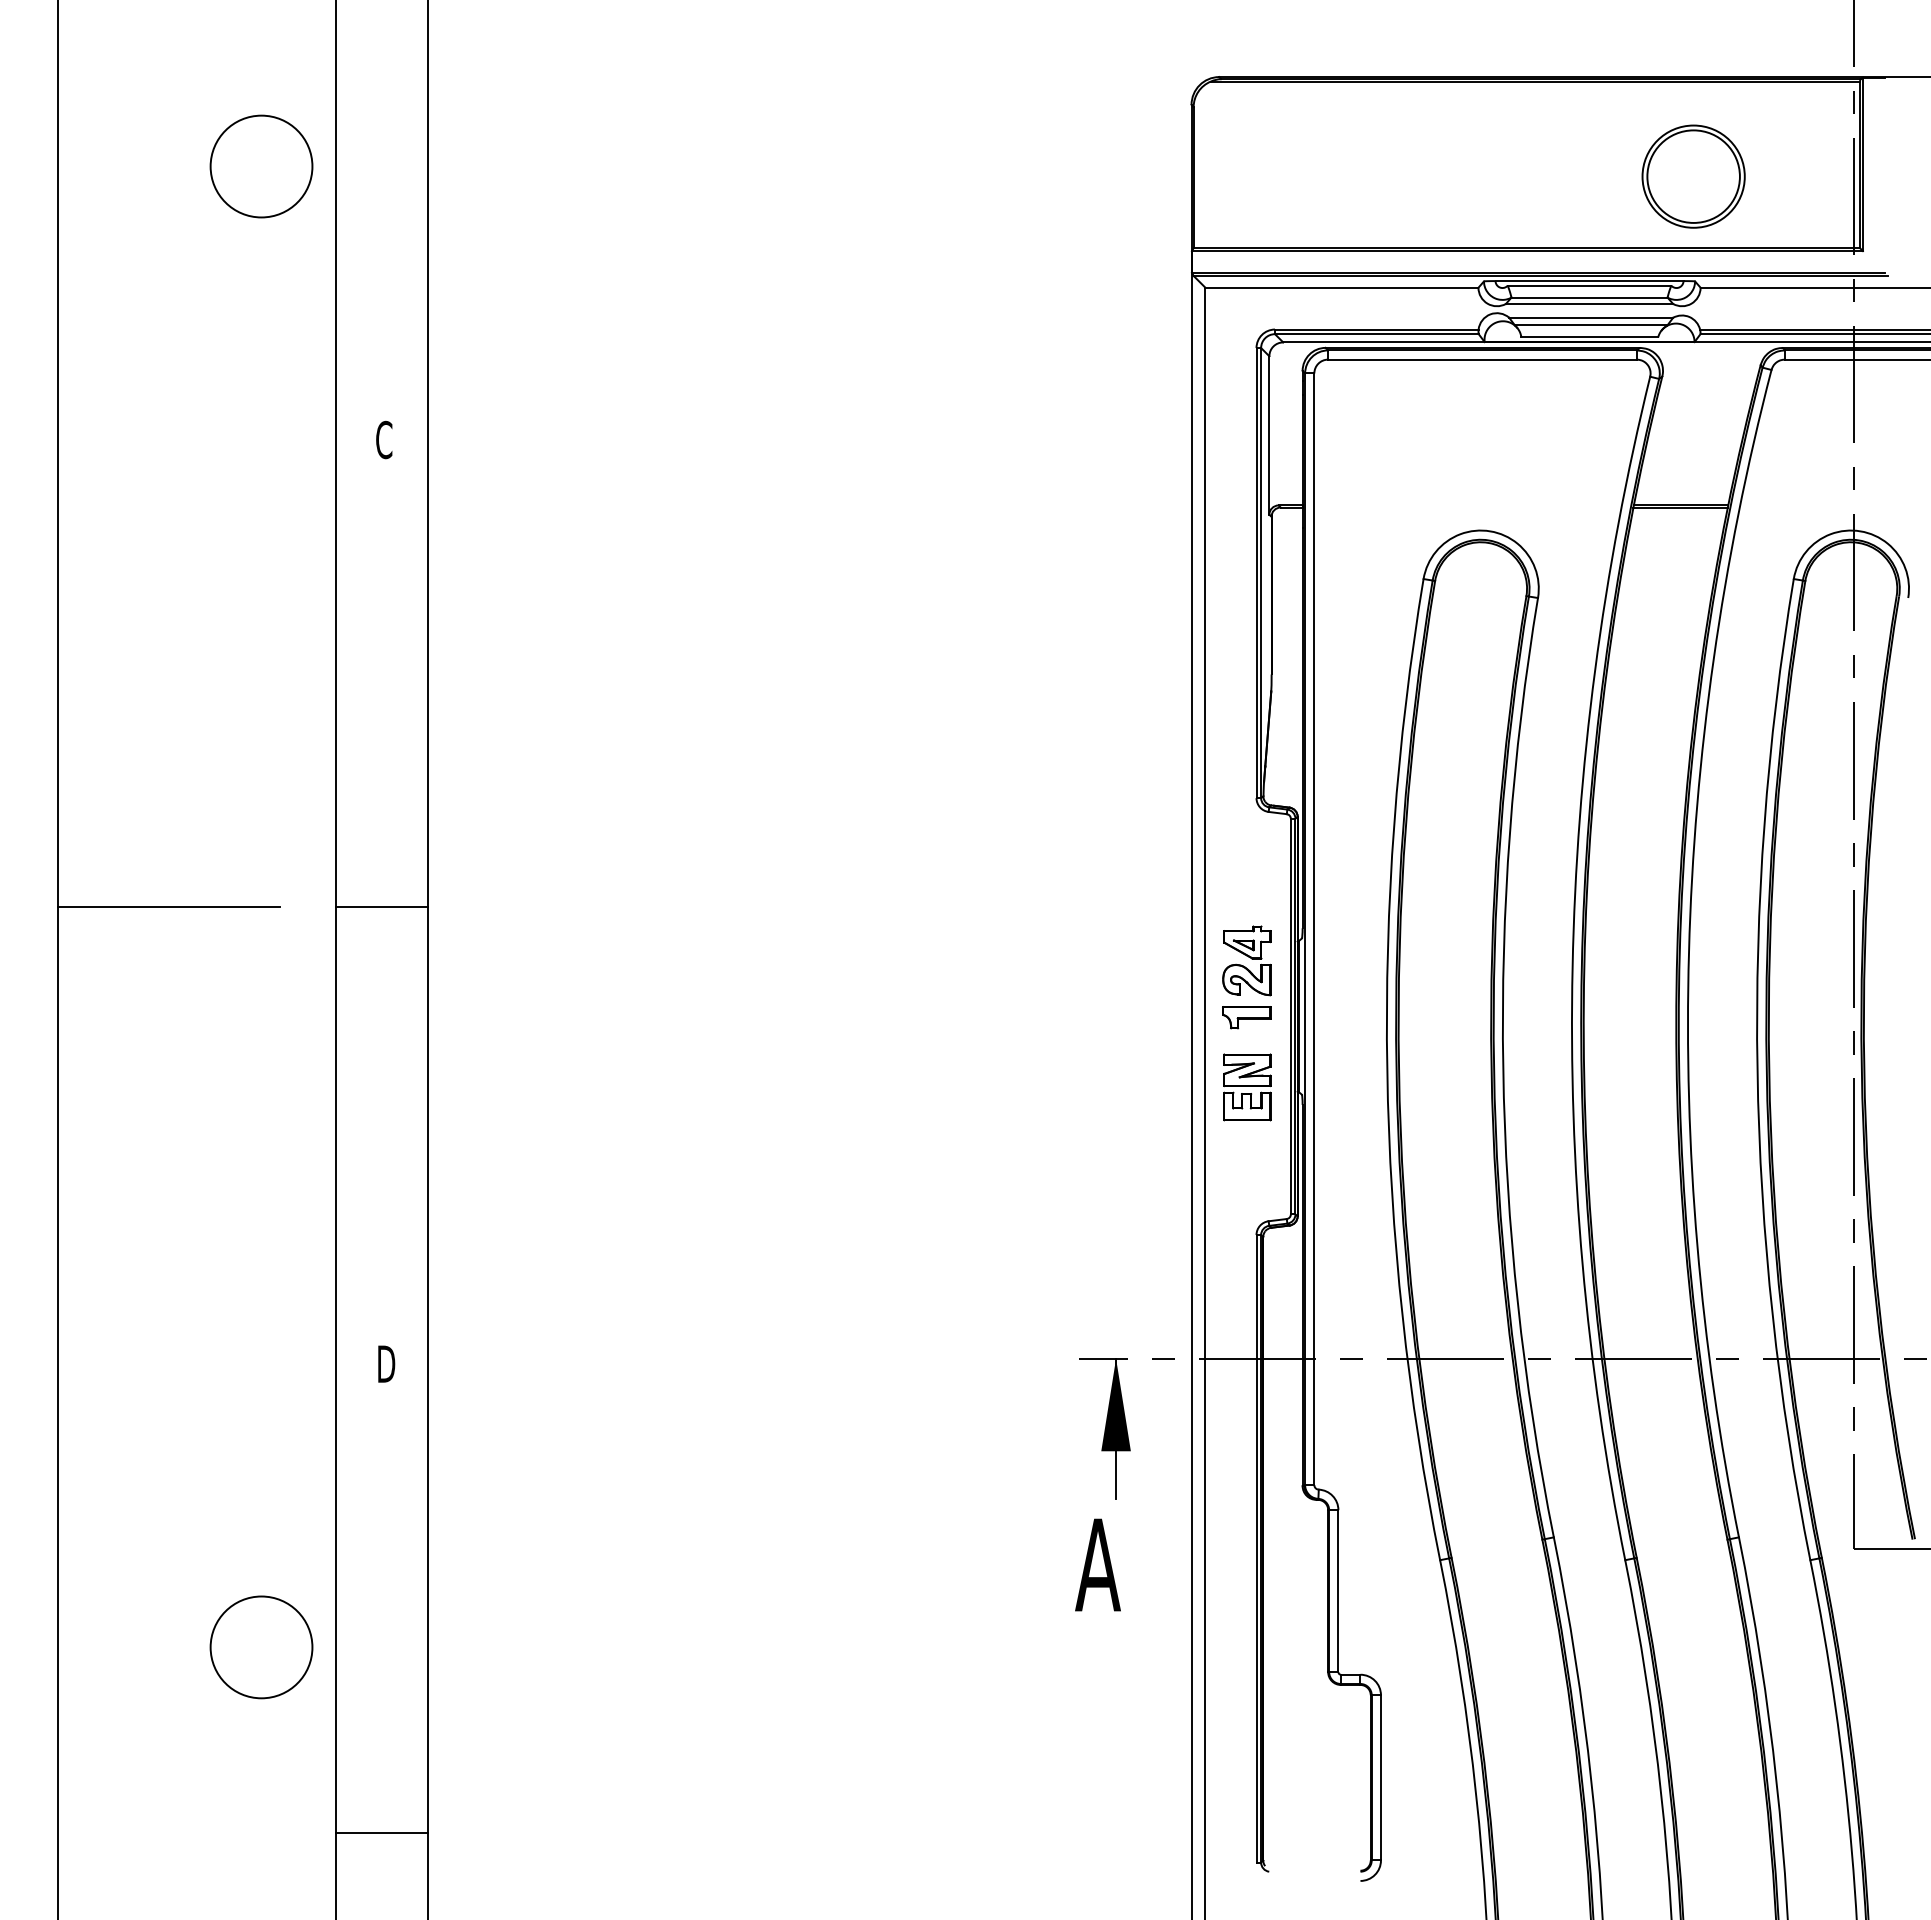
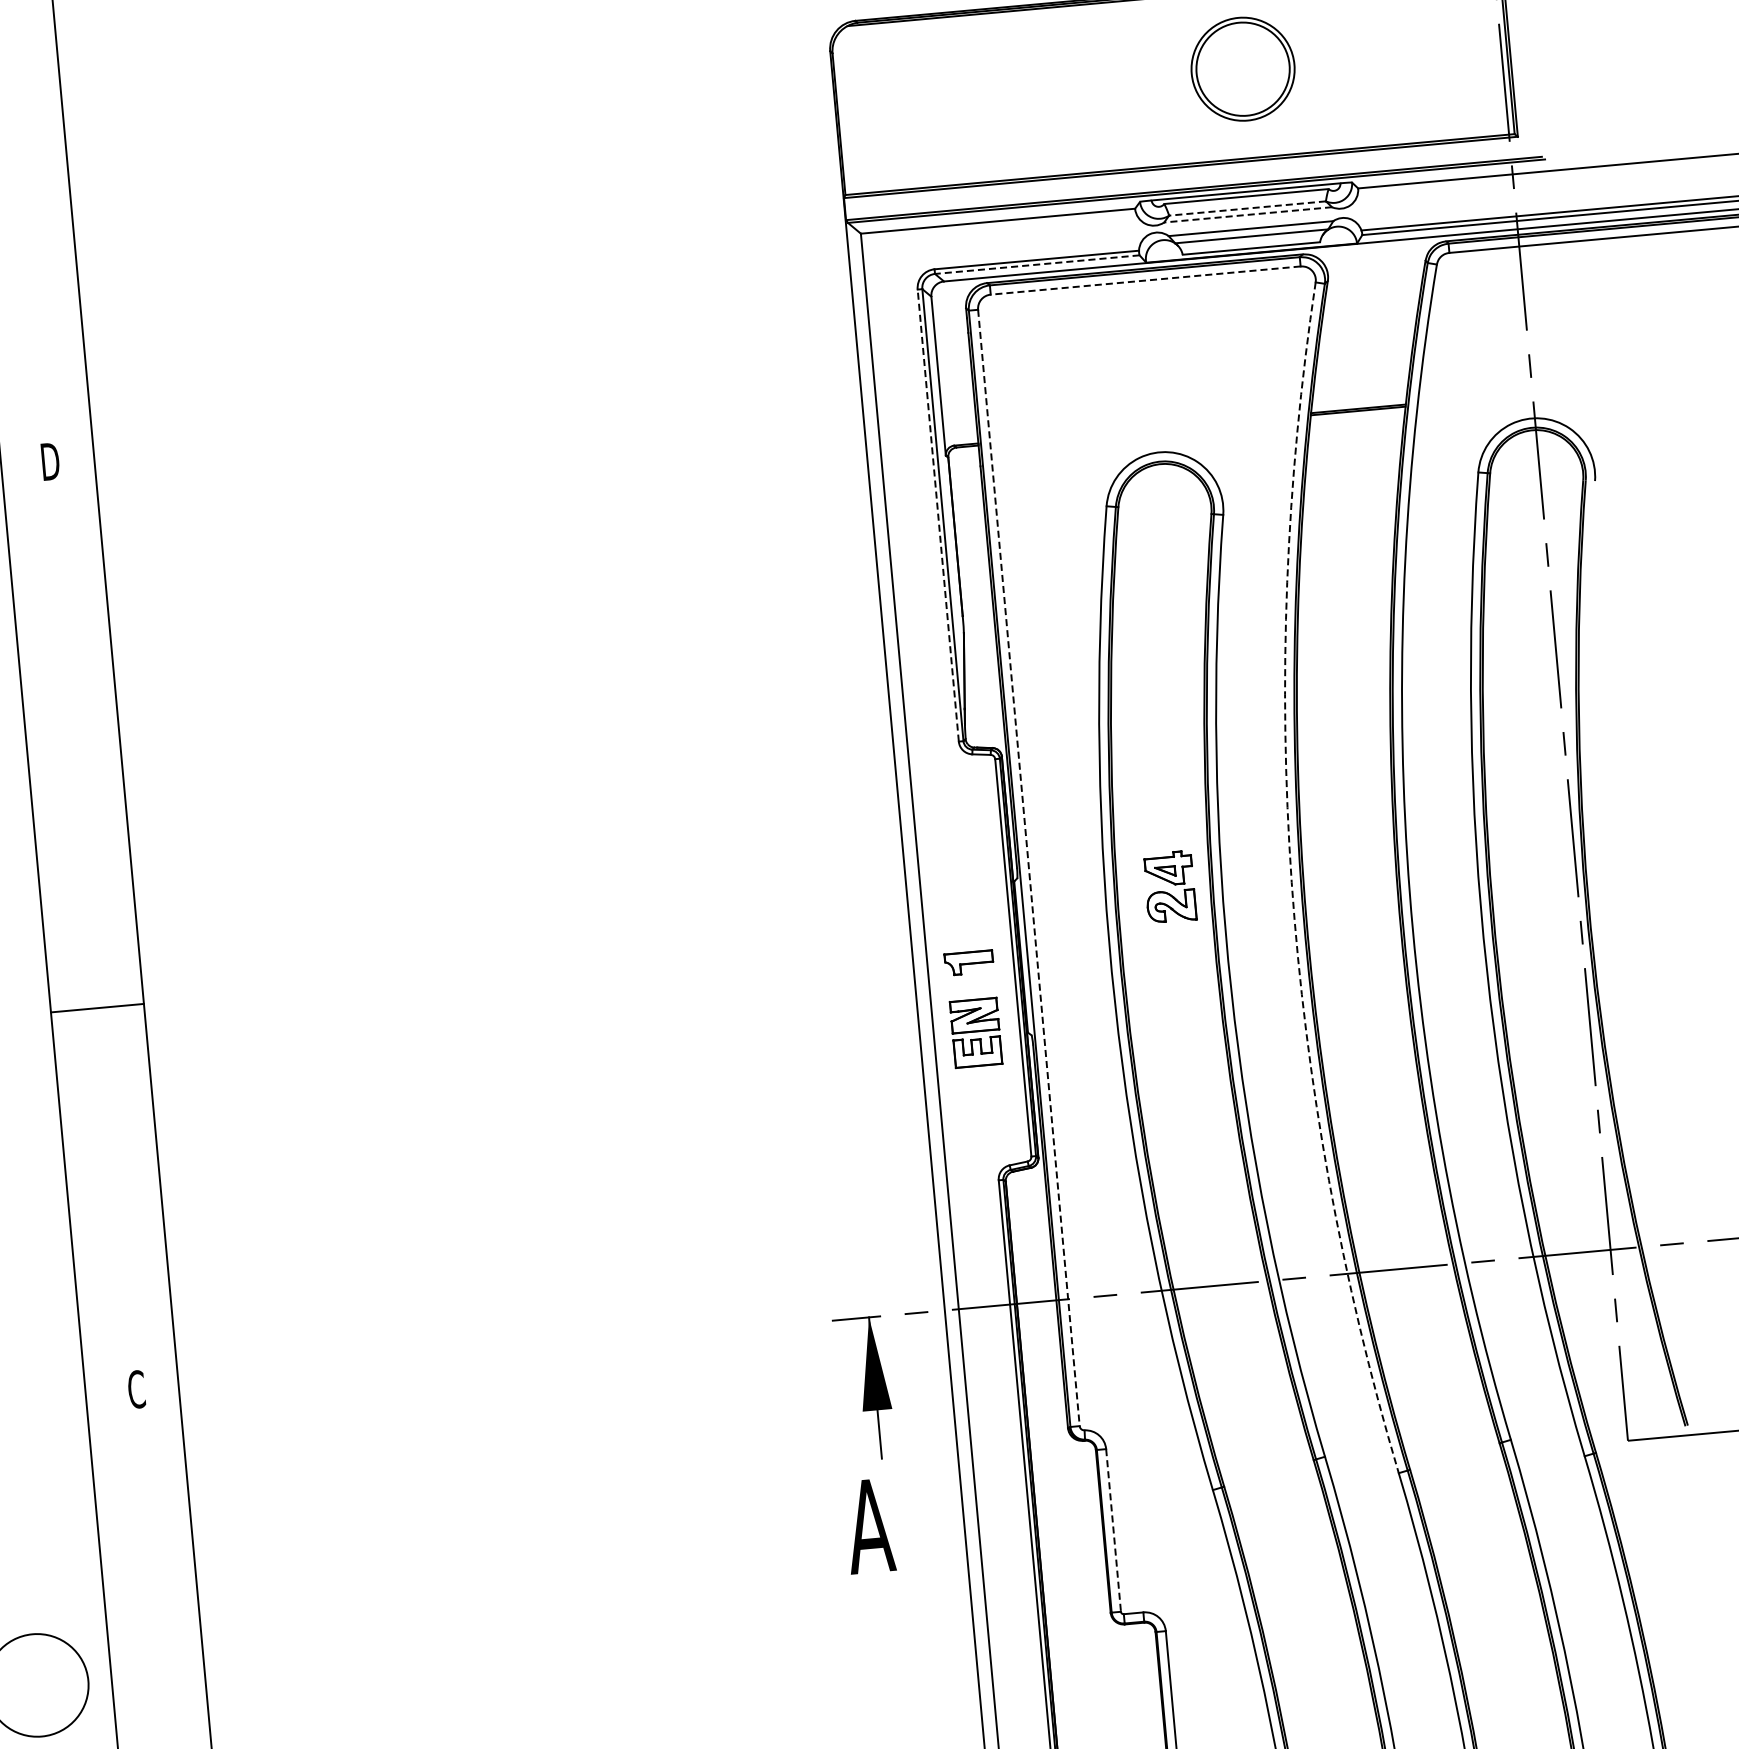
part: (1693, 176) -> (1242, 69), moved
line: (1589, 297) -> (1247, 208), solid -> dashed
line: (1589, 303) -> (1248, 214), solid -> dashed
line: (1376, 334) -> (1036, 265), solid -> dashed
line: (1481, 359) -> (1144, 280), solid -> dashed
text: (384, 439) -> (50, 461), C -> D
line: (1256, 572) -> (938, 514), solid -> dashed
line: (381, 906) -> (97, 1007), moved
line: (1314, 929) -> (1029, 868), solid -> dashed
part: (1246, 960) -> (1169, 886), moved
arc: (1572, 967) -> (1291, 882), solid -> dashed
text: (386, 1364) -> (136, 1389), D -> C
line: (1338, 1591) -> (1113, 1530), solid -> dashed

